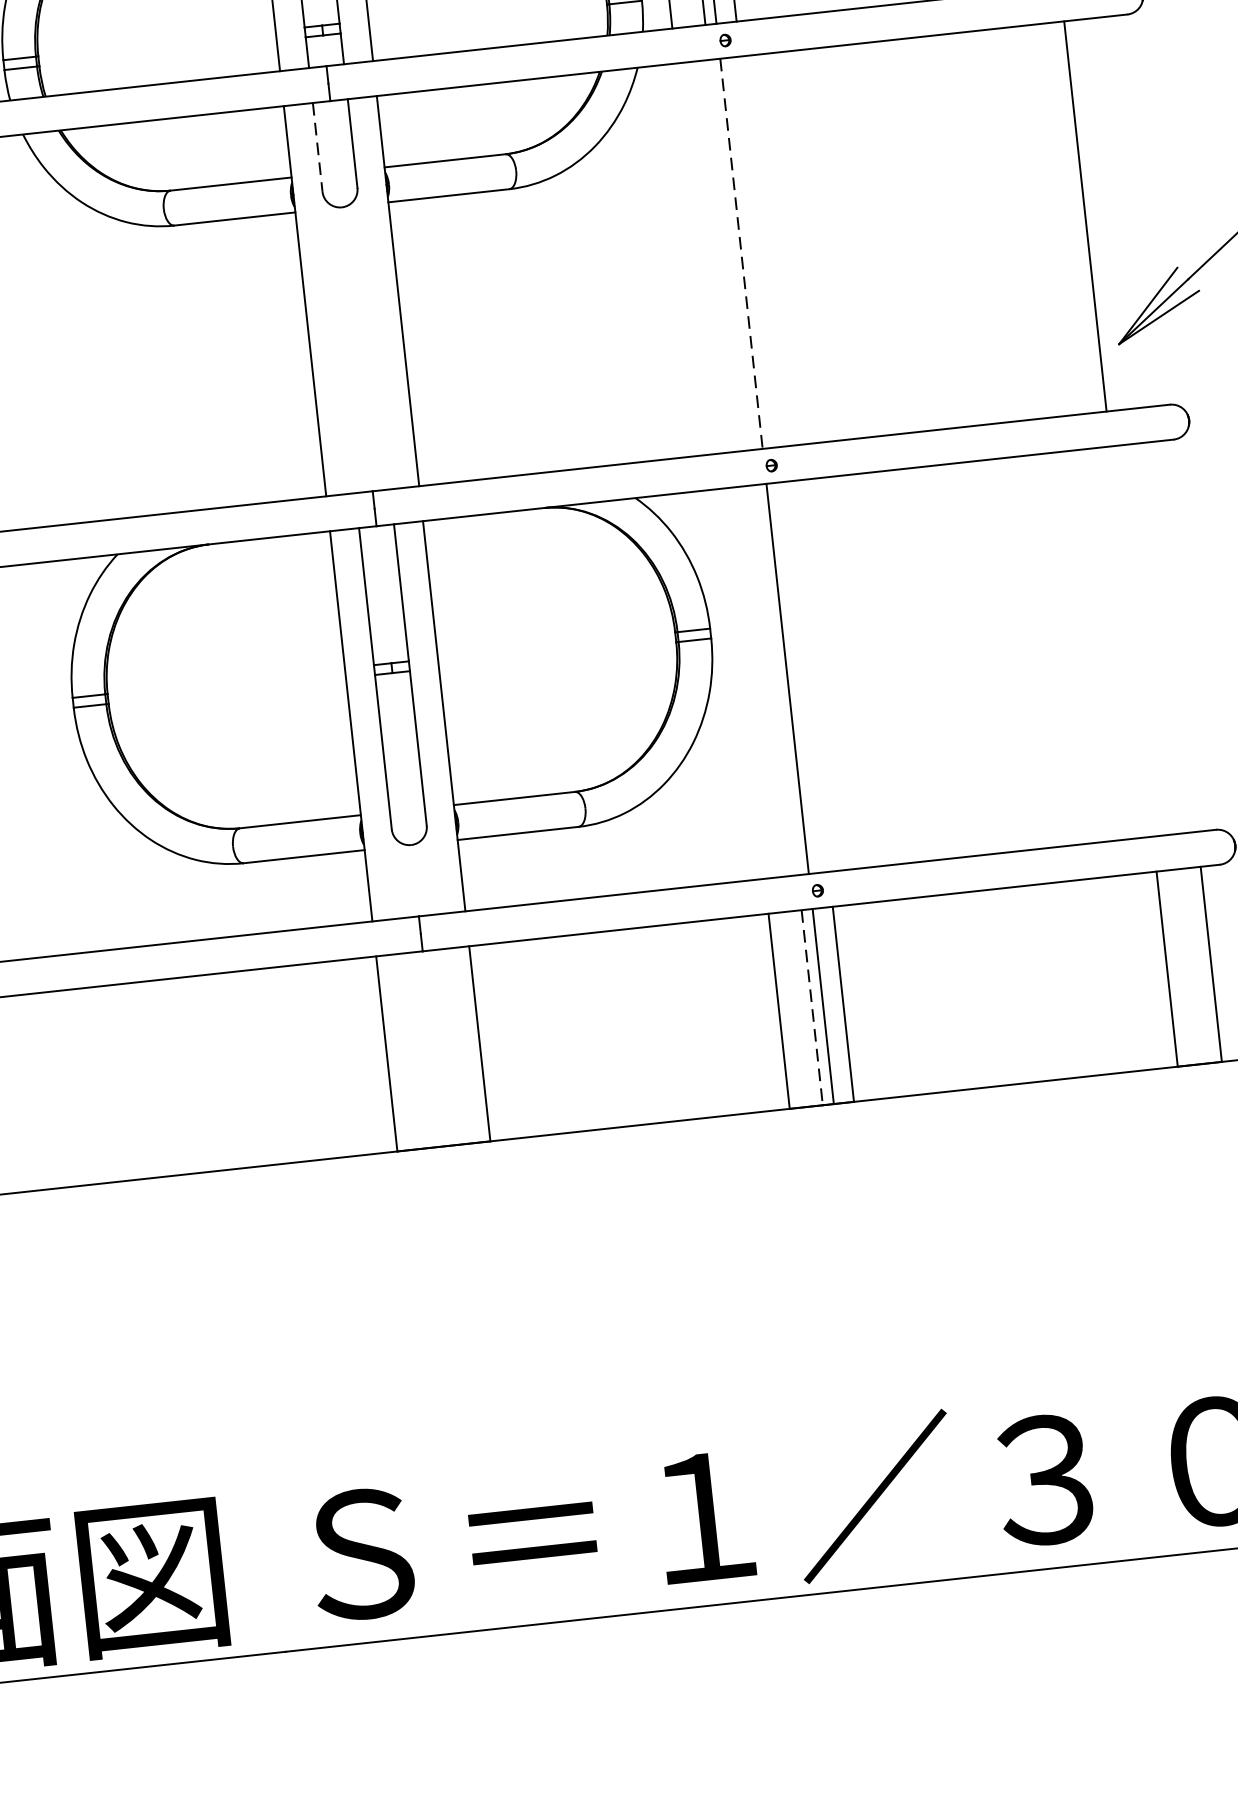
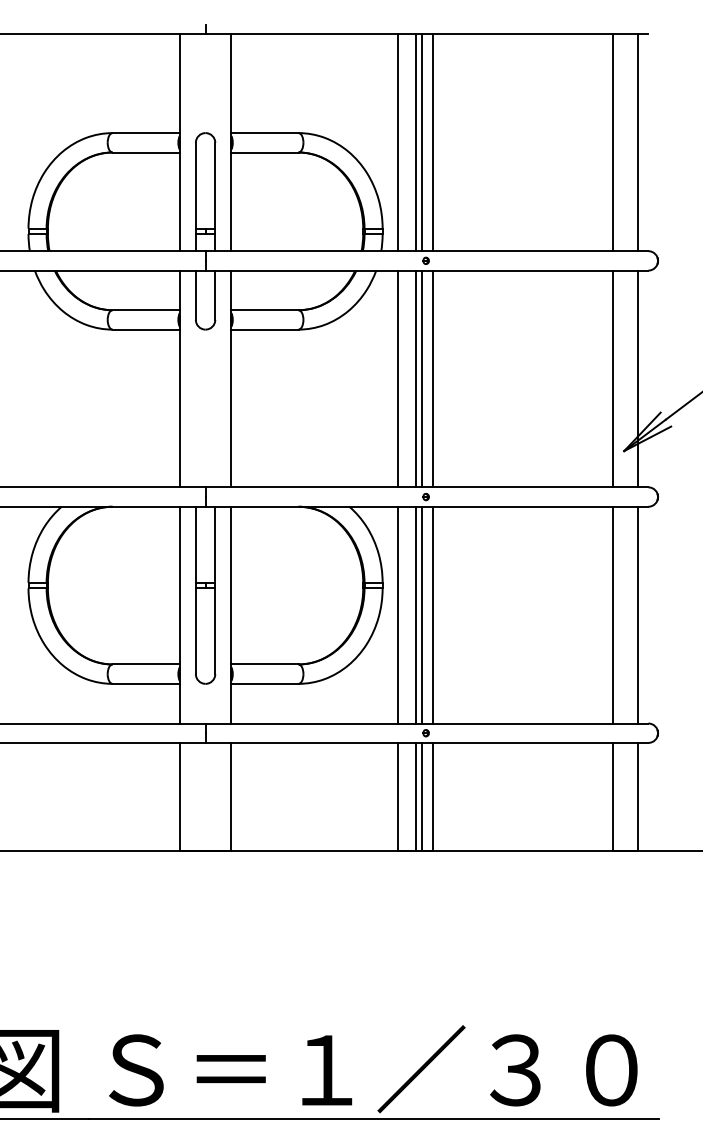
line: (317, 147) -> (195, 295), dashed -> solid
line: (1128, 210) -> (637, 378), added
line: (761, 250) -> (433, 378), added
line: (731, 254) -> (416, 378), added
line: (742, 254) -> (422, 379), dashed -> solid
line: (696, 257) -> (397, 378), added
line: (1175, 635) -> (637, 614), added
line: (1131, 640) -> (613, 614), added
line: (807, 675) -> (433, 614), added
line: (777, 678) -> (416, 614), added
line: (743, 682) -> (397, 614), added
line: (813, 1008) -> (416, 797), dashed -> solid

